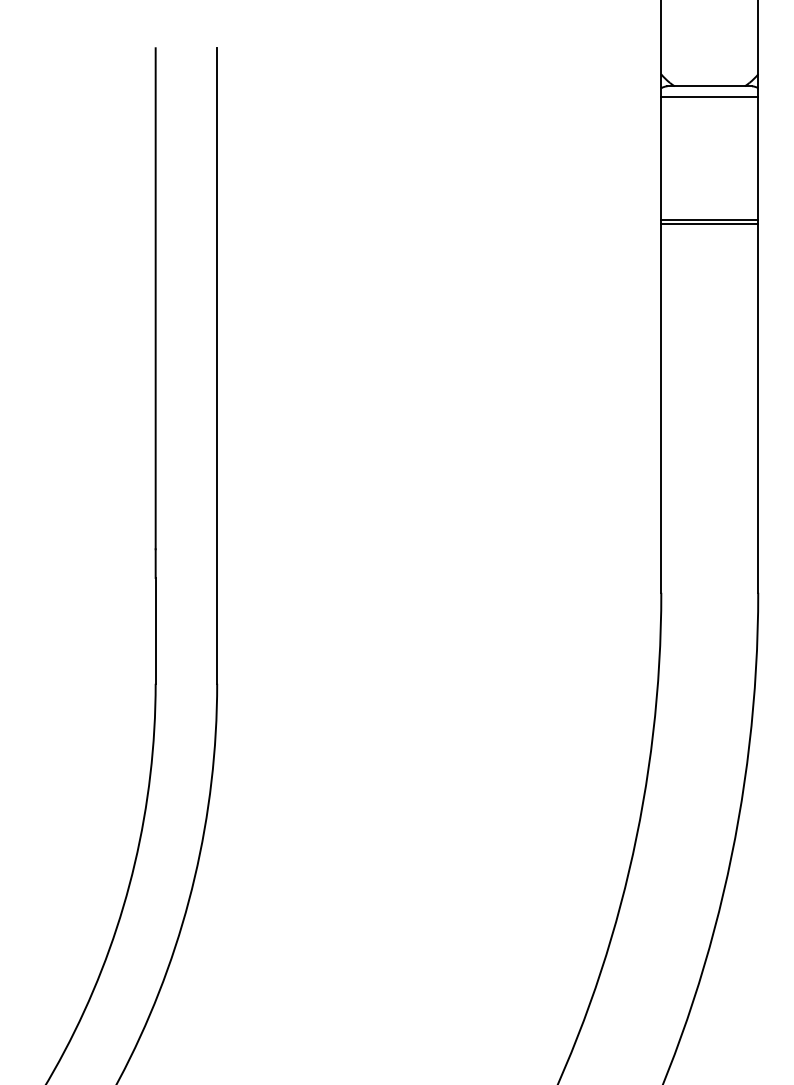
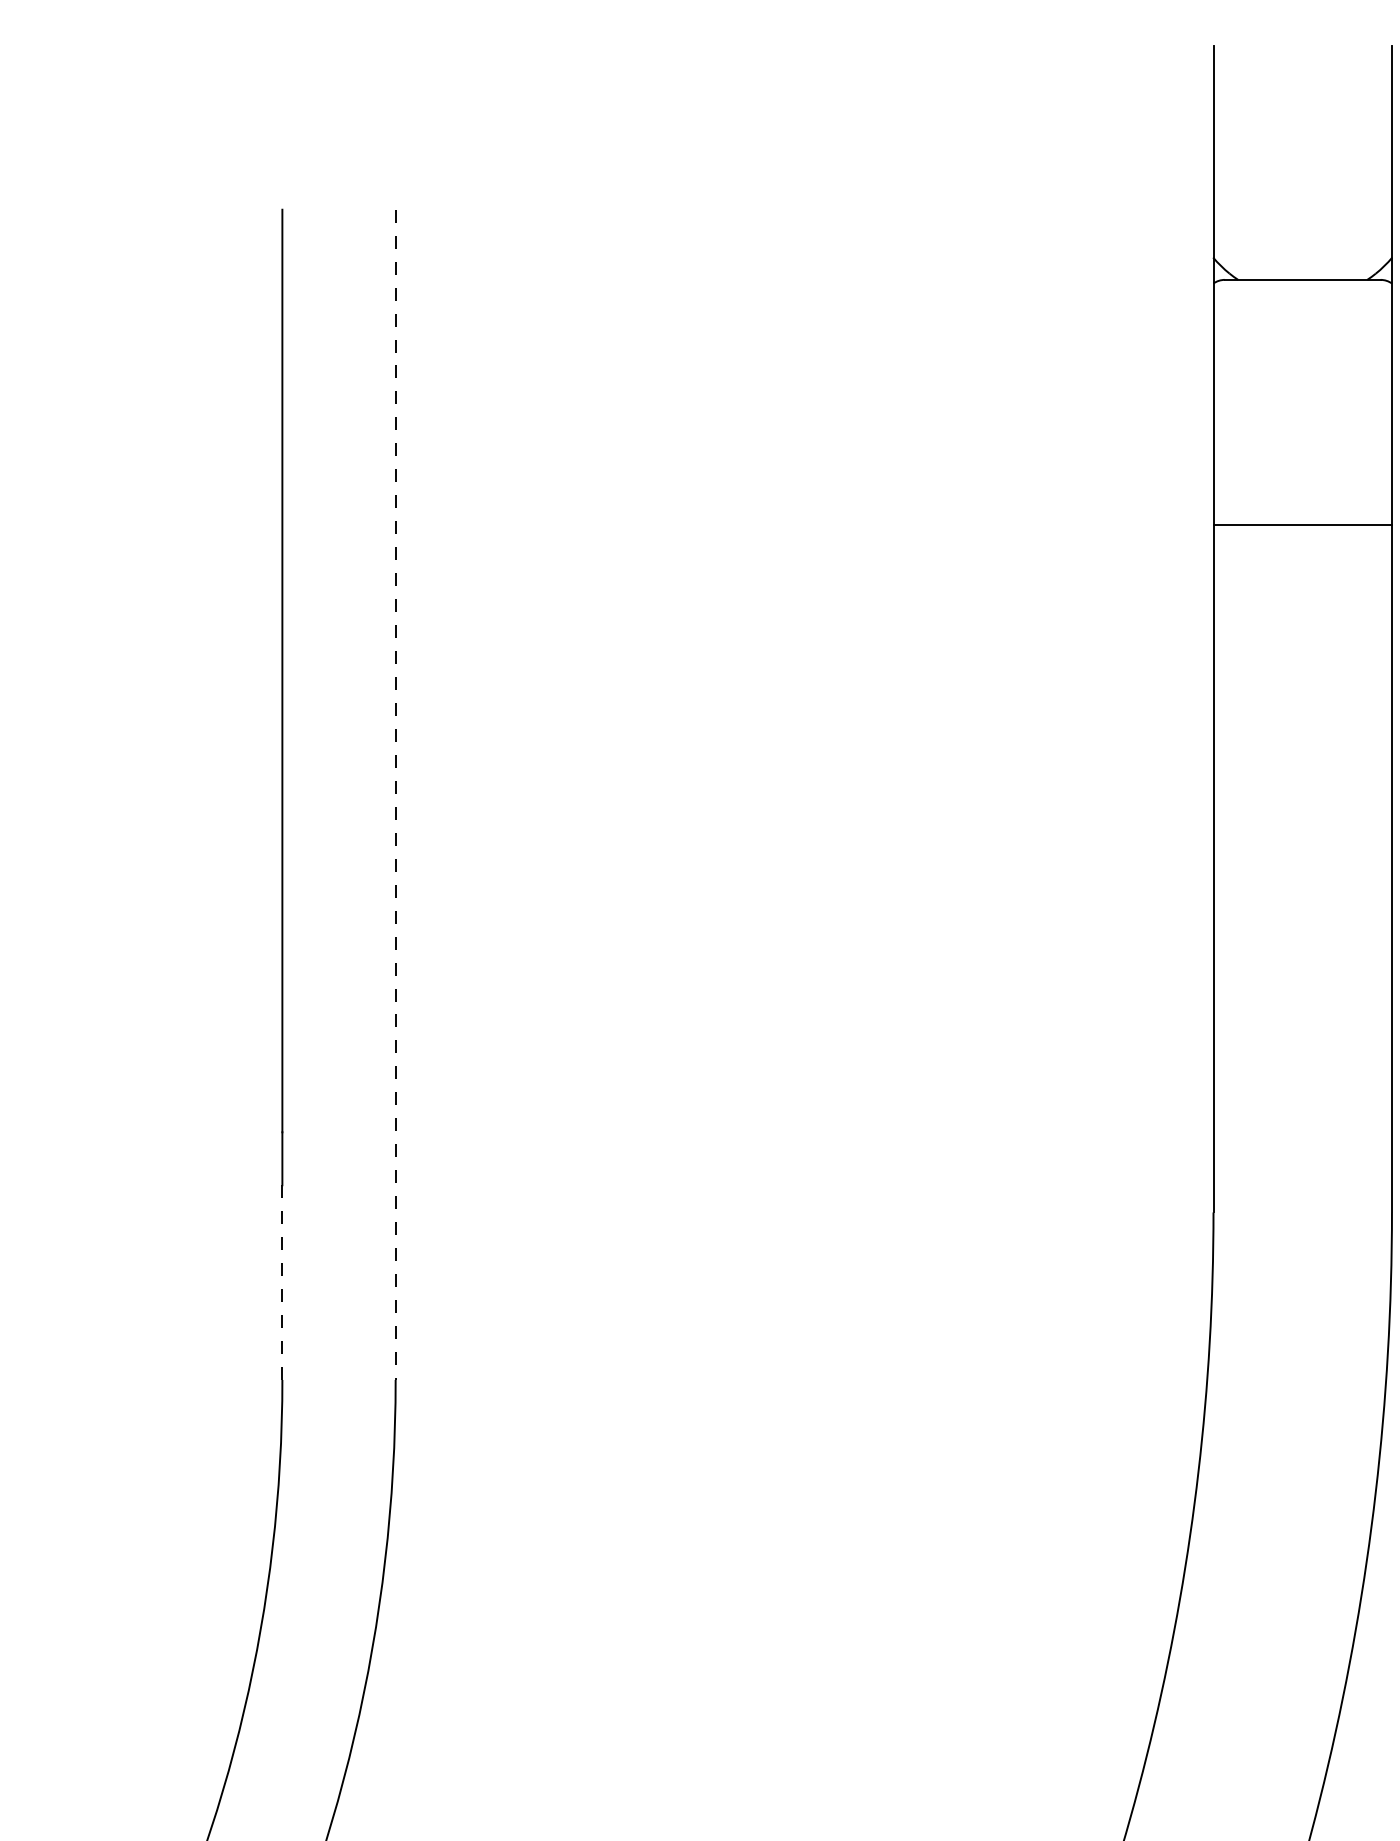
line: (709, 96) -> (1302, 298), removed
line: (709, 223) -> (1302, 532), removed
line: (217, 366) -> (396, 795), solid -> dashed
line: (155, 630) -> (282, 1281), solid -> dashed

